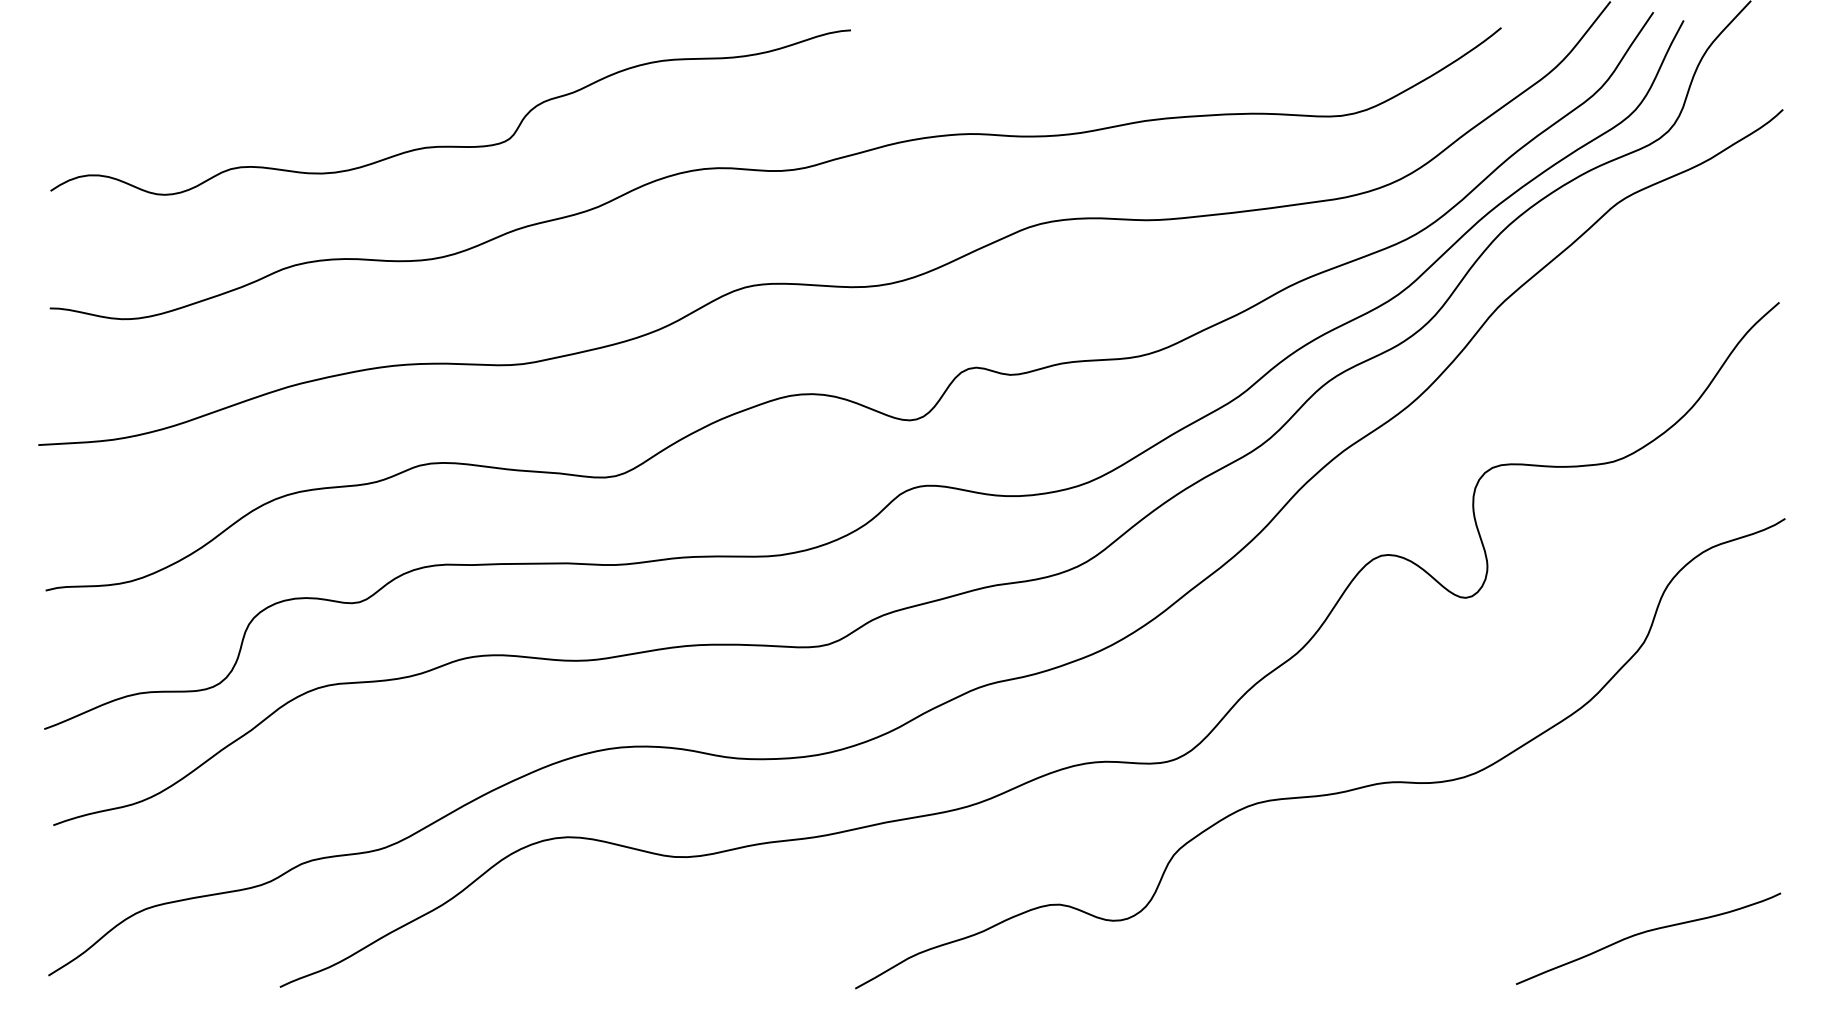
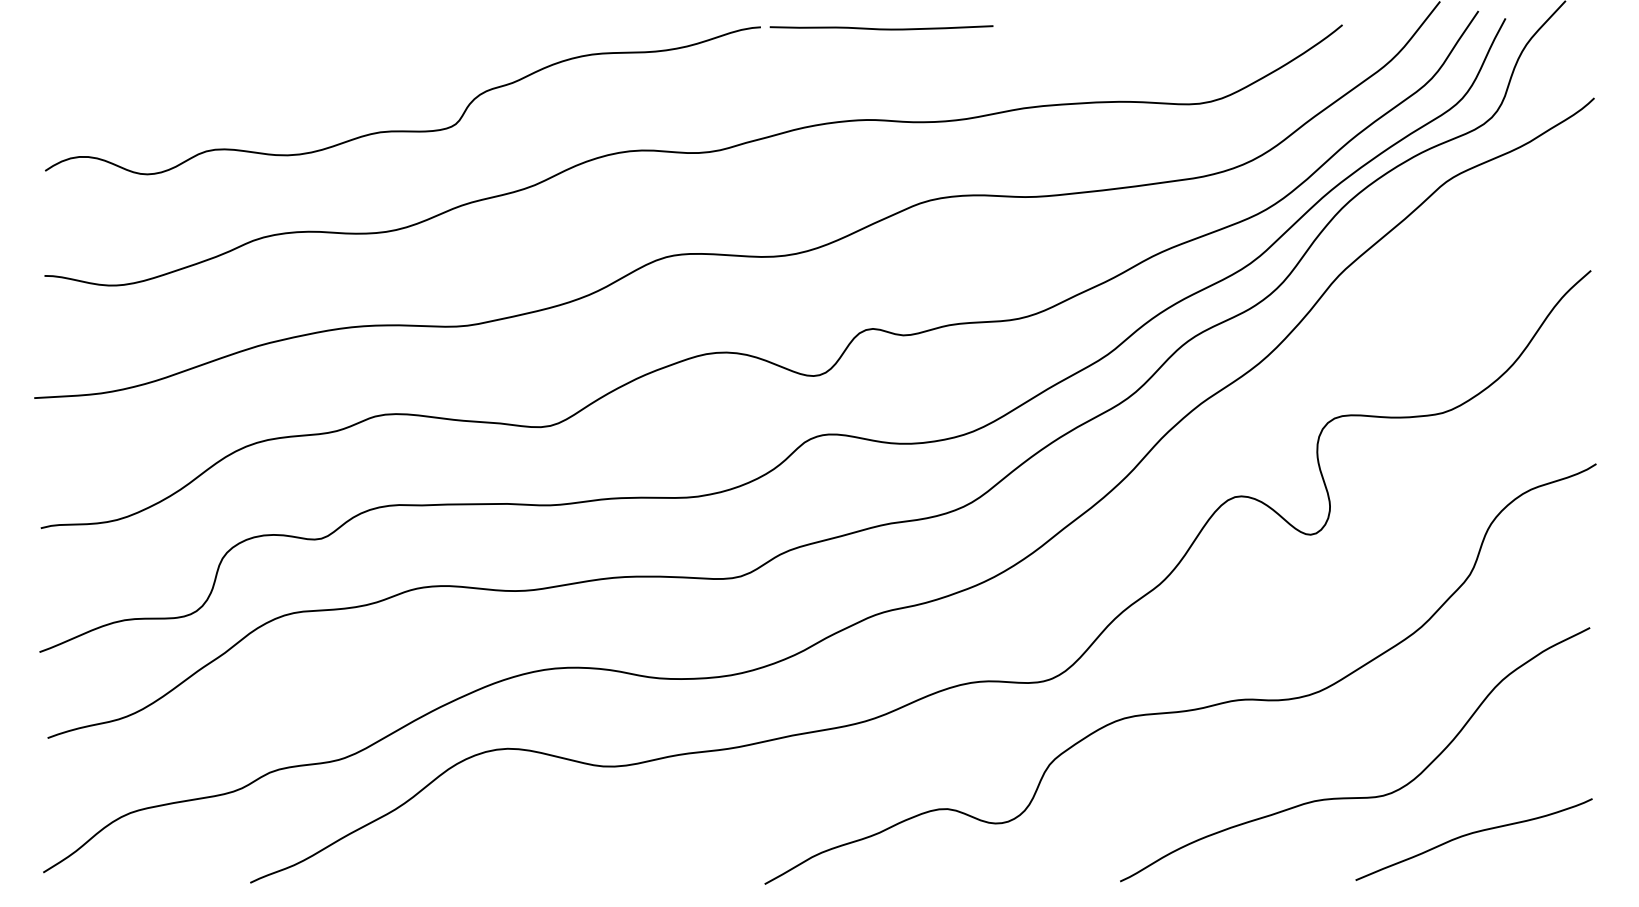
curve: (985, 31) -> (881, 28), added
curve: (1515, 891) -> (1355, 797), added

